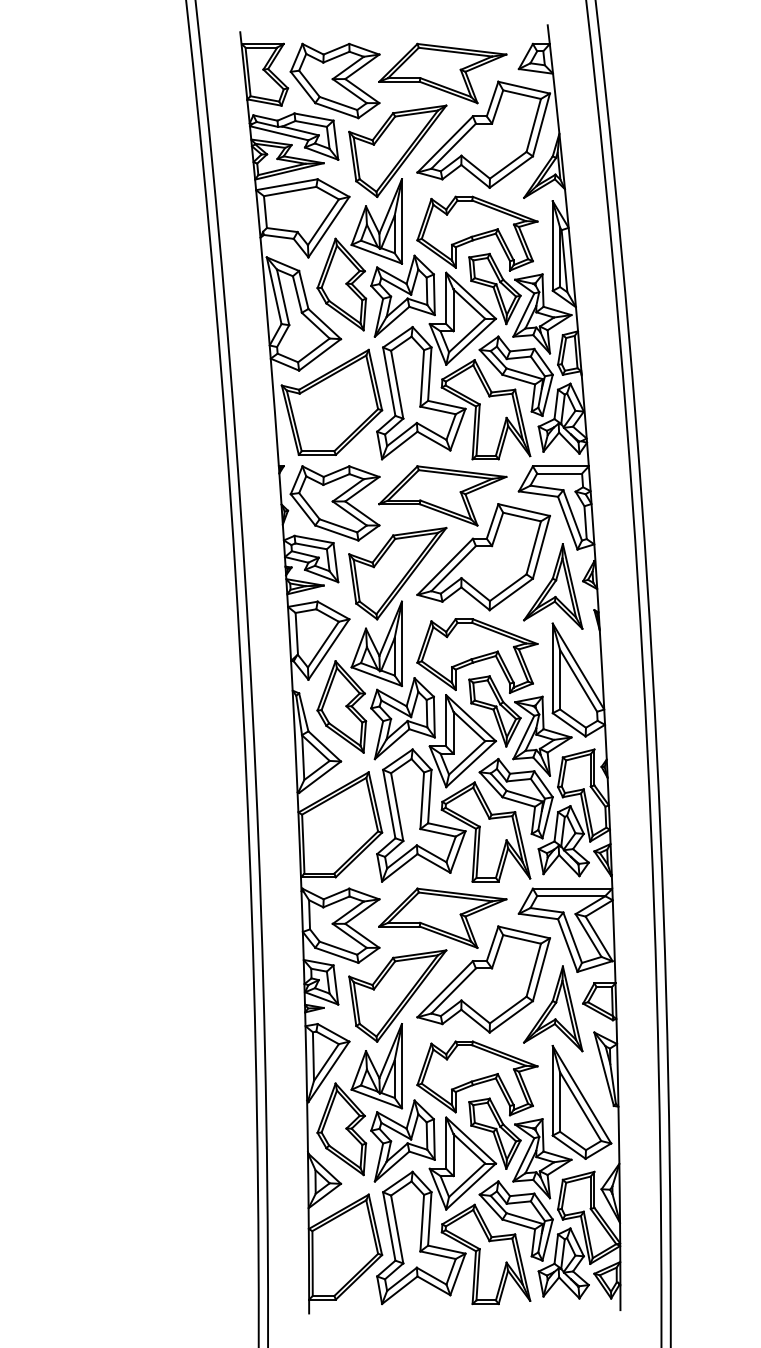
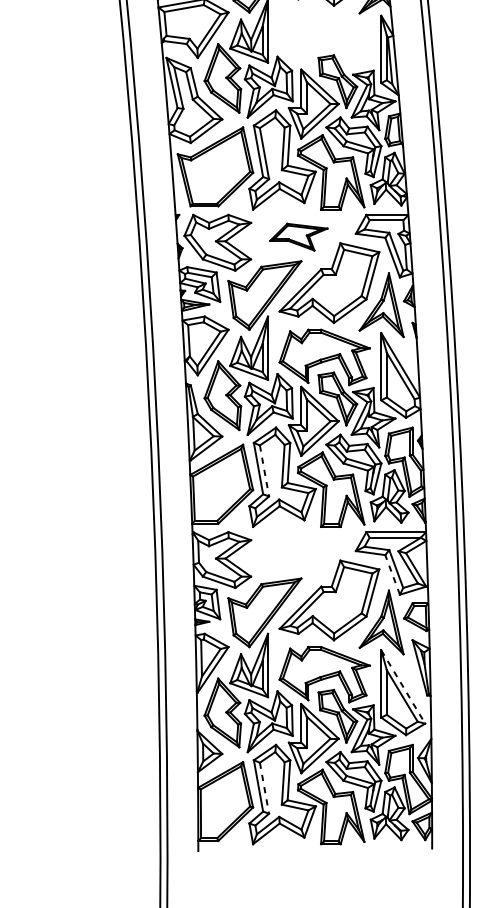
part: (477, 233) -> (324, 40), removed
part: (442, 495) -> (298, 236), size x0.6
line: (397, 807) -> (264, 471), solid -> dashed
part: (442, 917) -> (298, 553), removed
line: (567, 945) -> (392, 574), solid -> dashed
line: (581, 1094) -> (402, 686), solid -> dashed
line: (397, 1229) -> (264, 788), solid -> dashed

